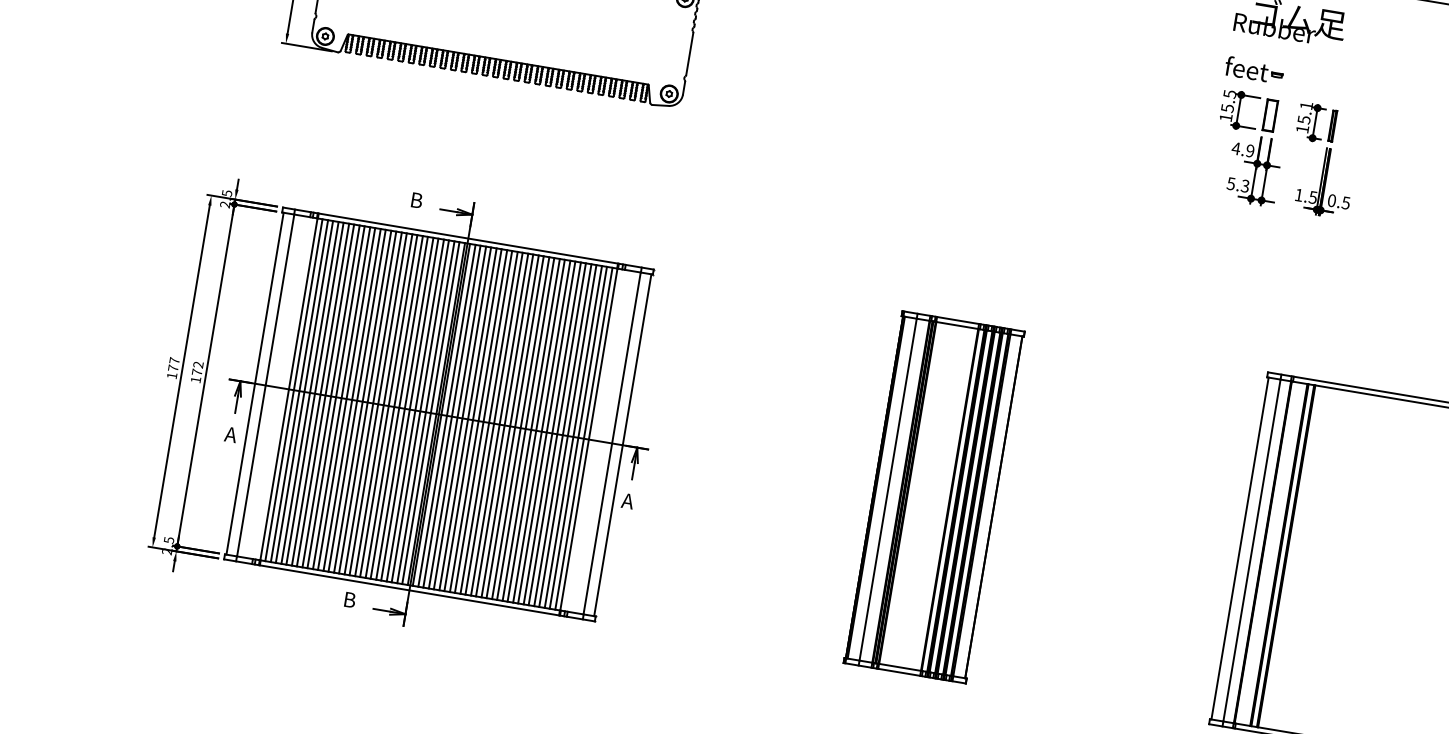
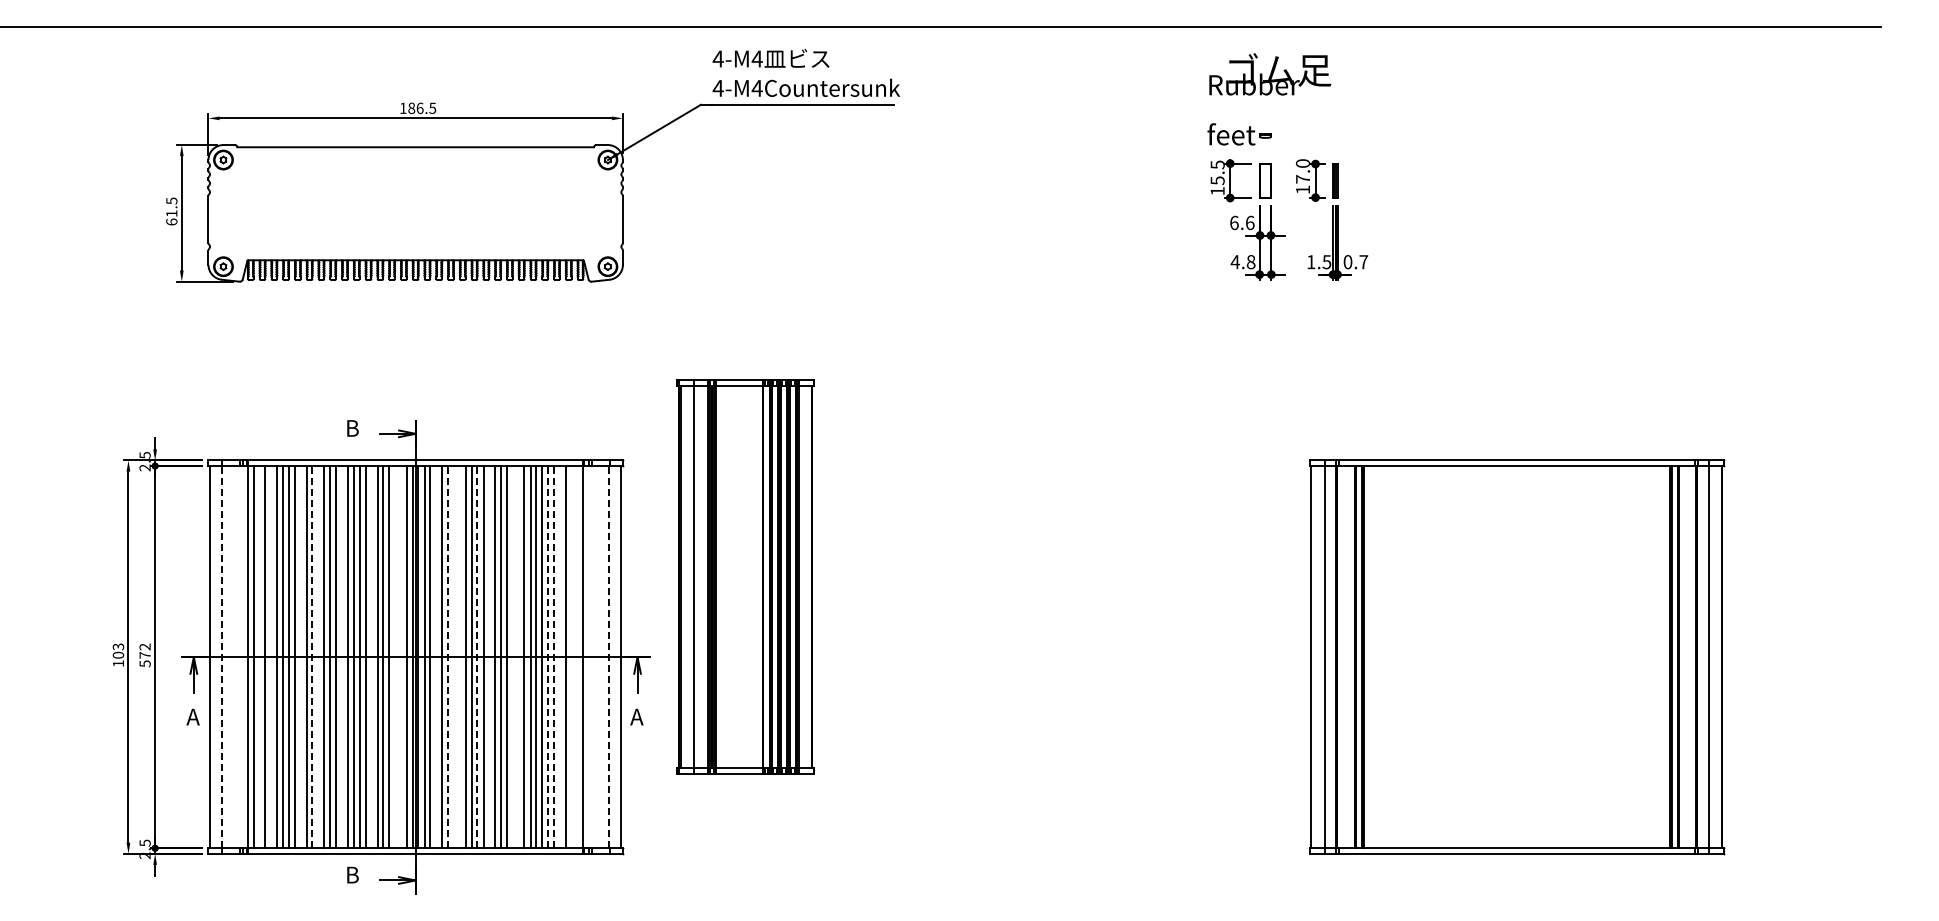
text: (1305, 112) -> (1303, 171), 15.1 -> 17.0
text: (1242, 149) -> (1241, 222), 4.9 -> 6.6
text: (1237, 185) -> (1242, 262), 5.3 -> 4.8
text: (1345, 203) -> (1363, 262), 0.5 -> 0.7
text: (174, 364) -> (118, 650), 177 -> 103
text: (195, 379) -> (144, 663), 172 -> 572
line: (266, 384) -> (222, 656), solid -> dashed
line: (299, 391) -> (259, 657), removed
line: (309, 393) -> (271, 657), removed
line: (335, 397) -> (300, 657), removed
line: (346, 398) -> (312, 656), solid -> dashed
line: (351, 400) -> (318, 657), removed
line: (373, 403) -> (342, 657), removed
line: (399, 408) -> (371, 657), removed
line: (419, 411) -> (394, 657), removed
line: (426, 412) -> (401, 657), removed
line: (457, 417) -> (436, 657), removed
line: (468, 418) -> (448, 656), solid -> dashed
line: (472, 420) -> (453, 657), removed
line: (478, 421) -> (460, 657), removed
line: (494, 423) -> (477, 656), solid -> dashed
line: (504, 425) -> (489, 657), removed
line: (525, 429) -> (512, 657), removed
line: (530, 430) -> (518, 657), removed
line: (557, 433) -> (548, 656), solid -> dashed
line: (563, 434) -> (554, 656), solid -> dashed
line: (567, 436) -> (559, 657), removed
line: (578, 438) -> (571, 657), removed
line: (583, 439) -> (577, 657), removed
line: (612, 442) -> (609, 656), solid -> dashed
part: (934, 496) -> (745, 576), moved

